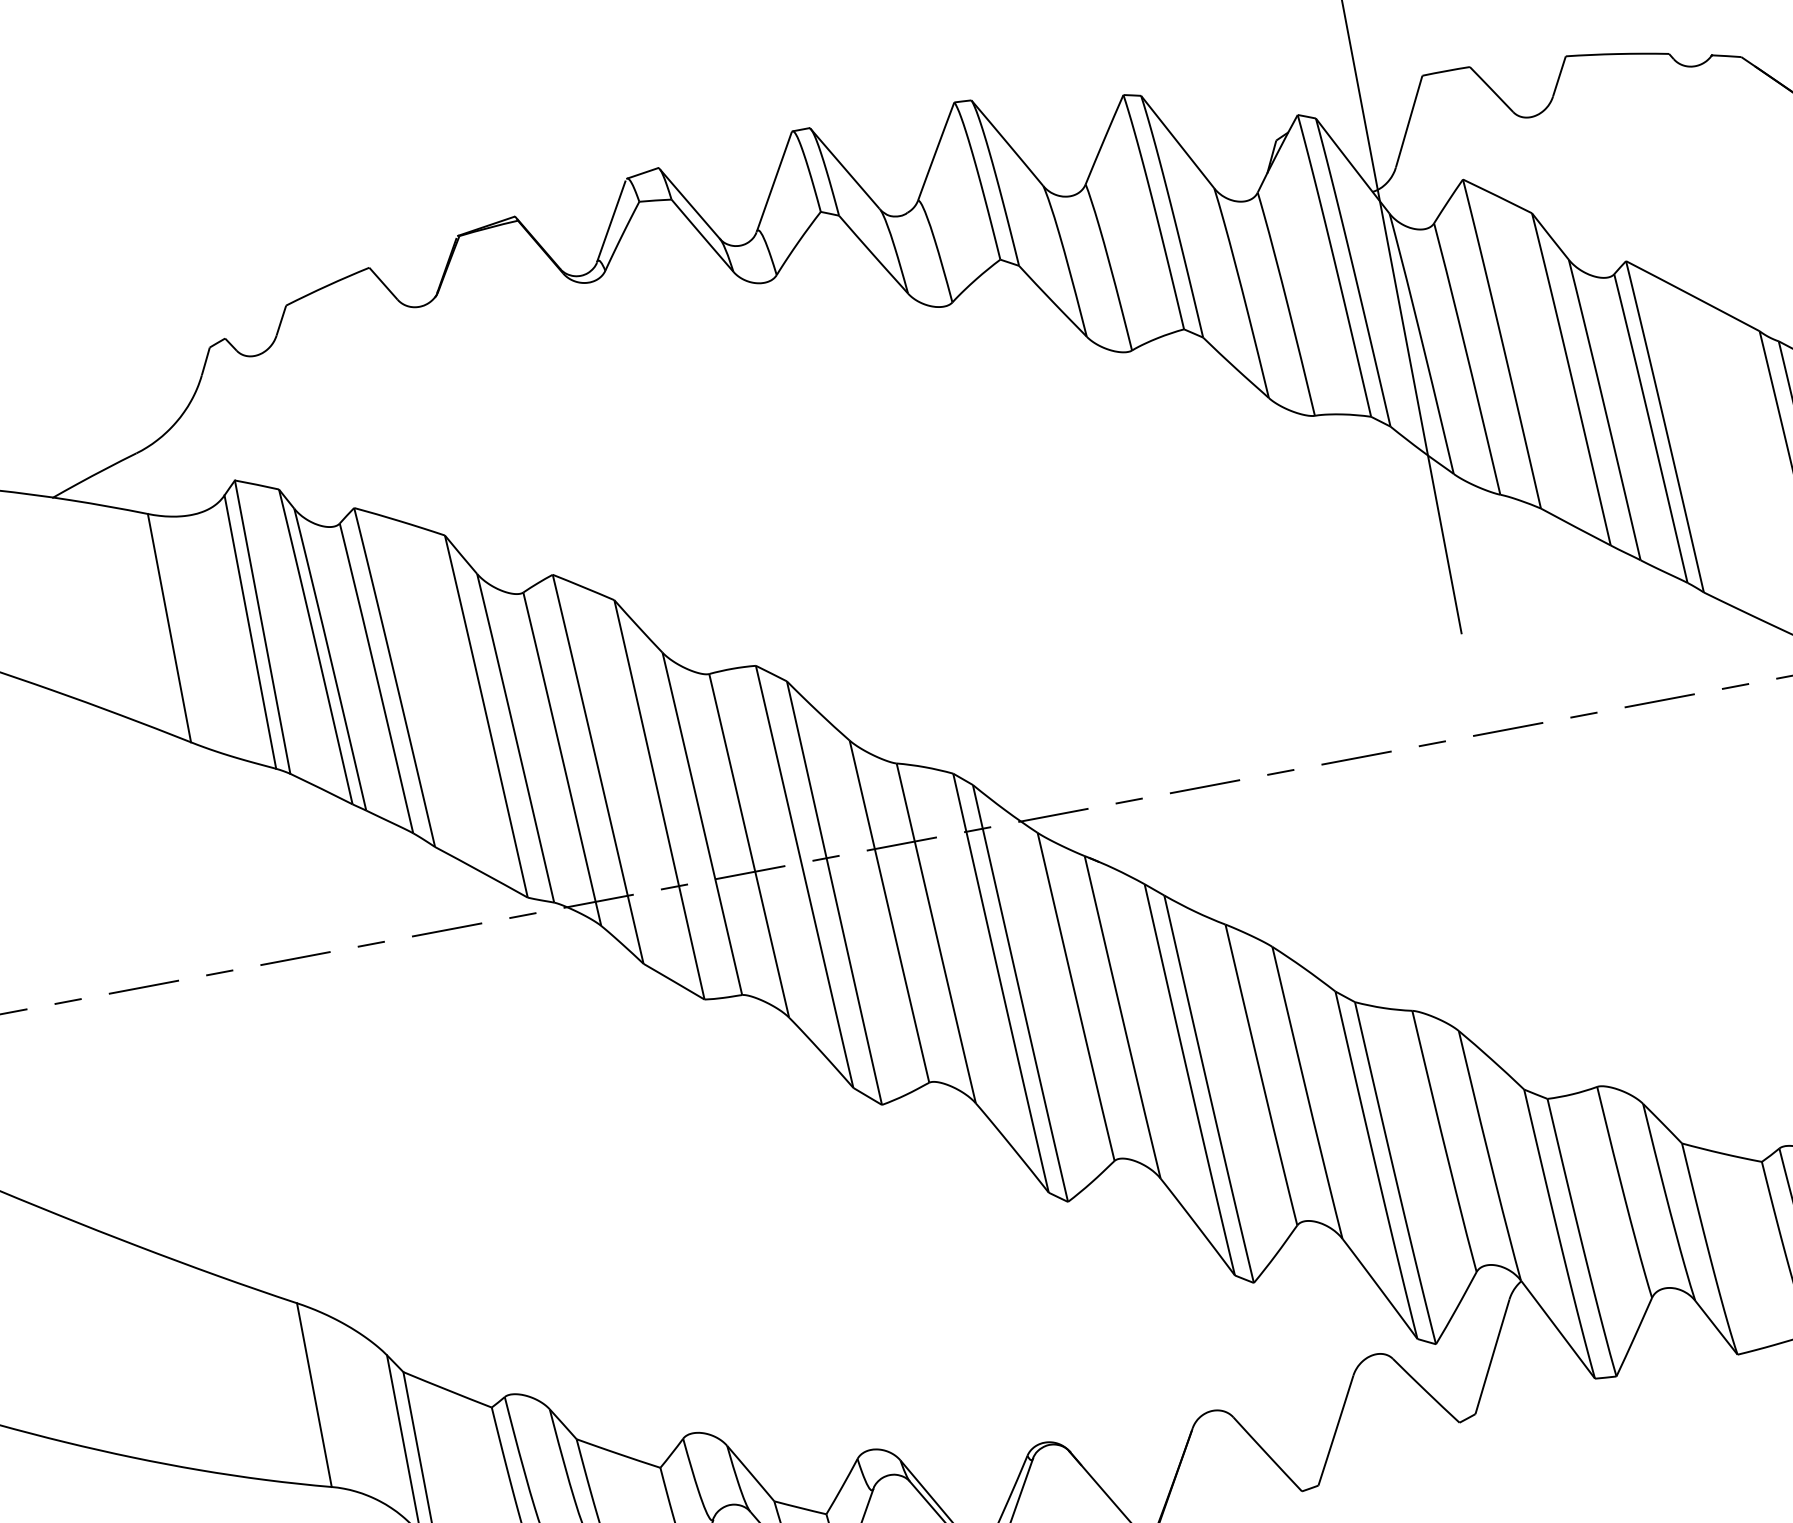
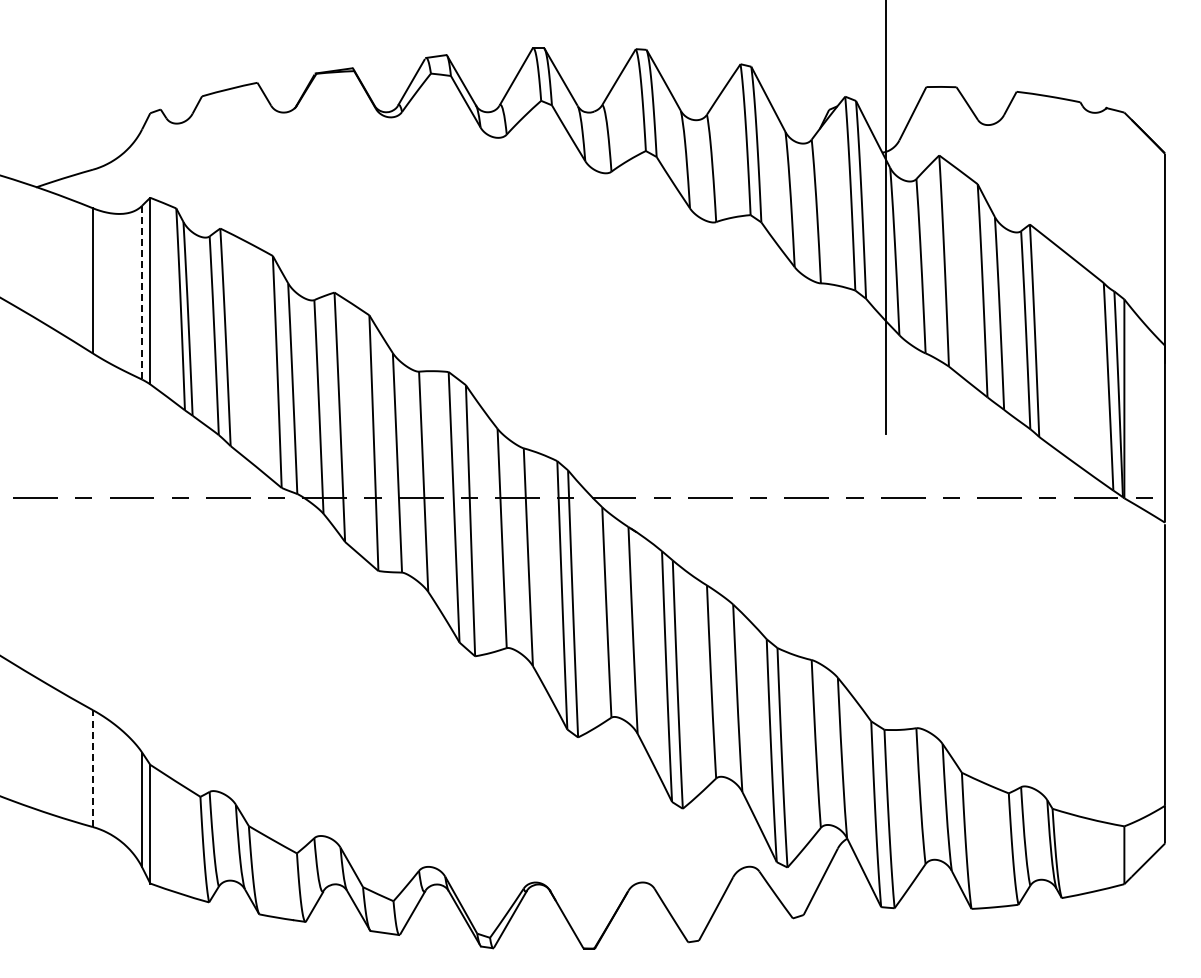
line: (250, 631) -> (142, 292), solid -> dashed
line: (313, 1395) -> (92, 768), solid -> dashed

